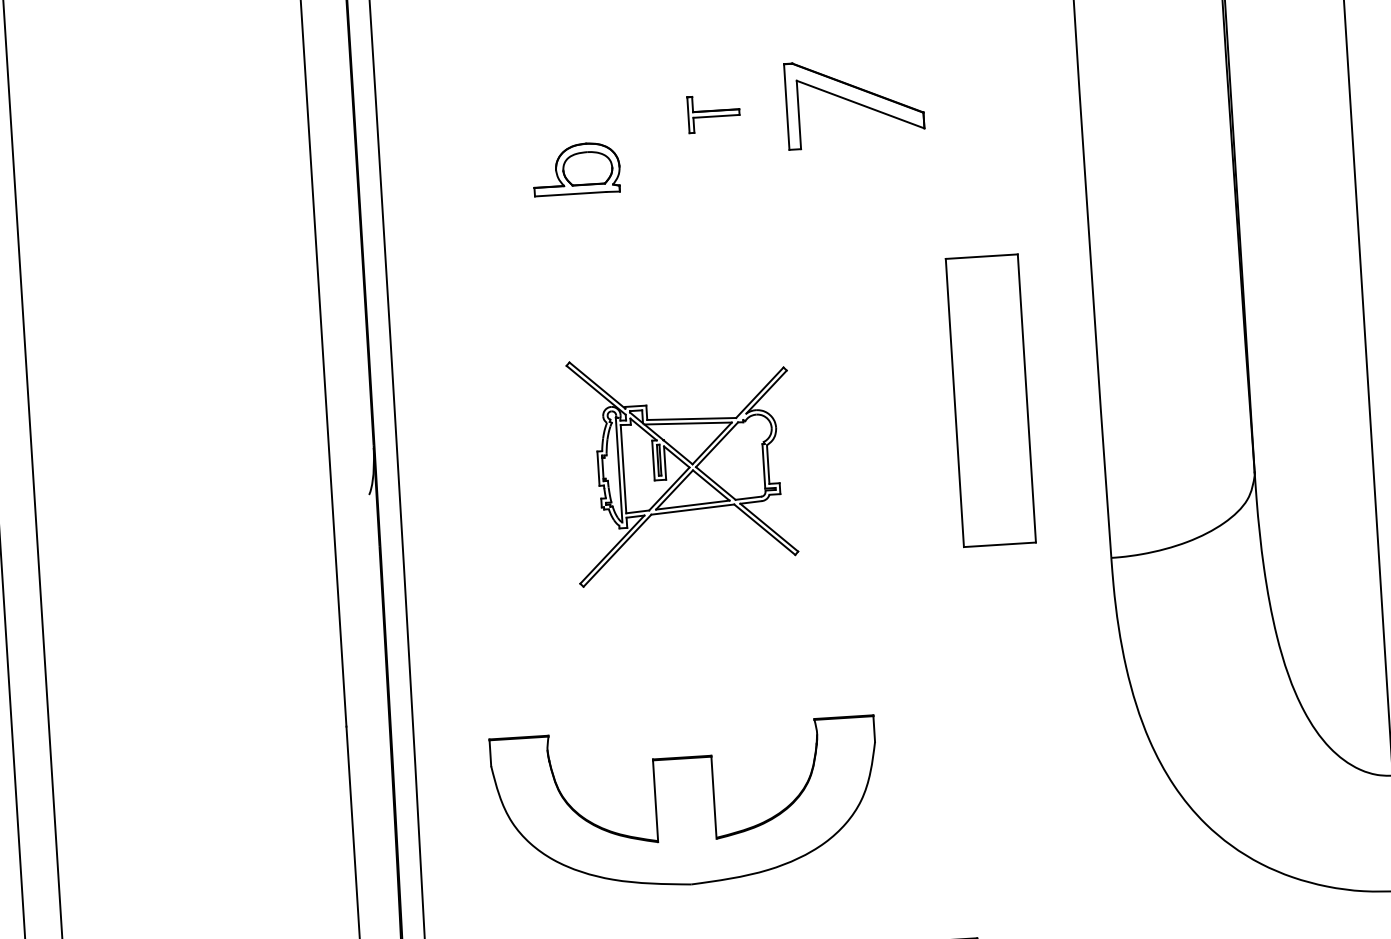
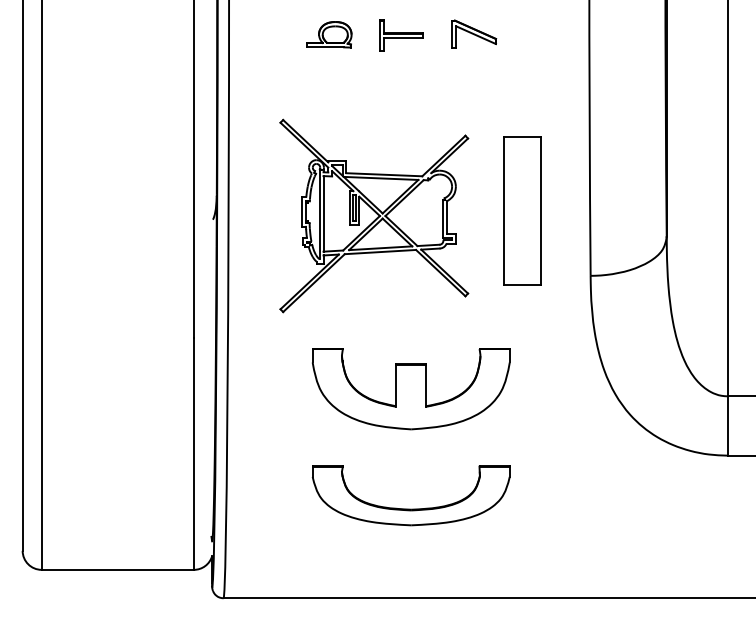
part: (855, 100) -> (474, 33), size x0.62
part: (713, 113) -> (401, 35), size x1.67
part: (576, 168) -> (329, 34), moved
part: (991, 400) -> (522, 210), moved
part: (683, 466) -> (374, 215), size x1.67
part: (685, 806) -> (410, 389), moved

